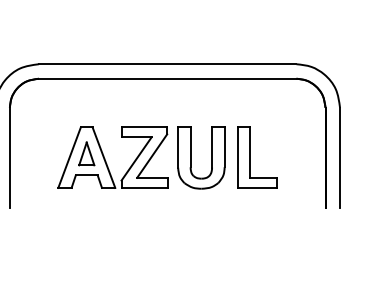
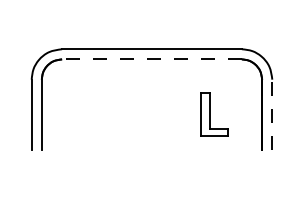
line: (168, 78) -> (152, 59), solid -> dashed
part: (141, 157) -> (133, 114), removed
line: (340, 157) -> (272, 114), solid -> dashed

